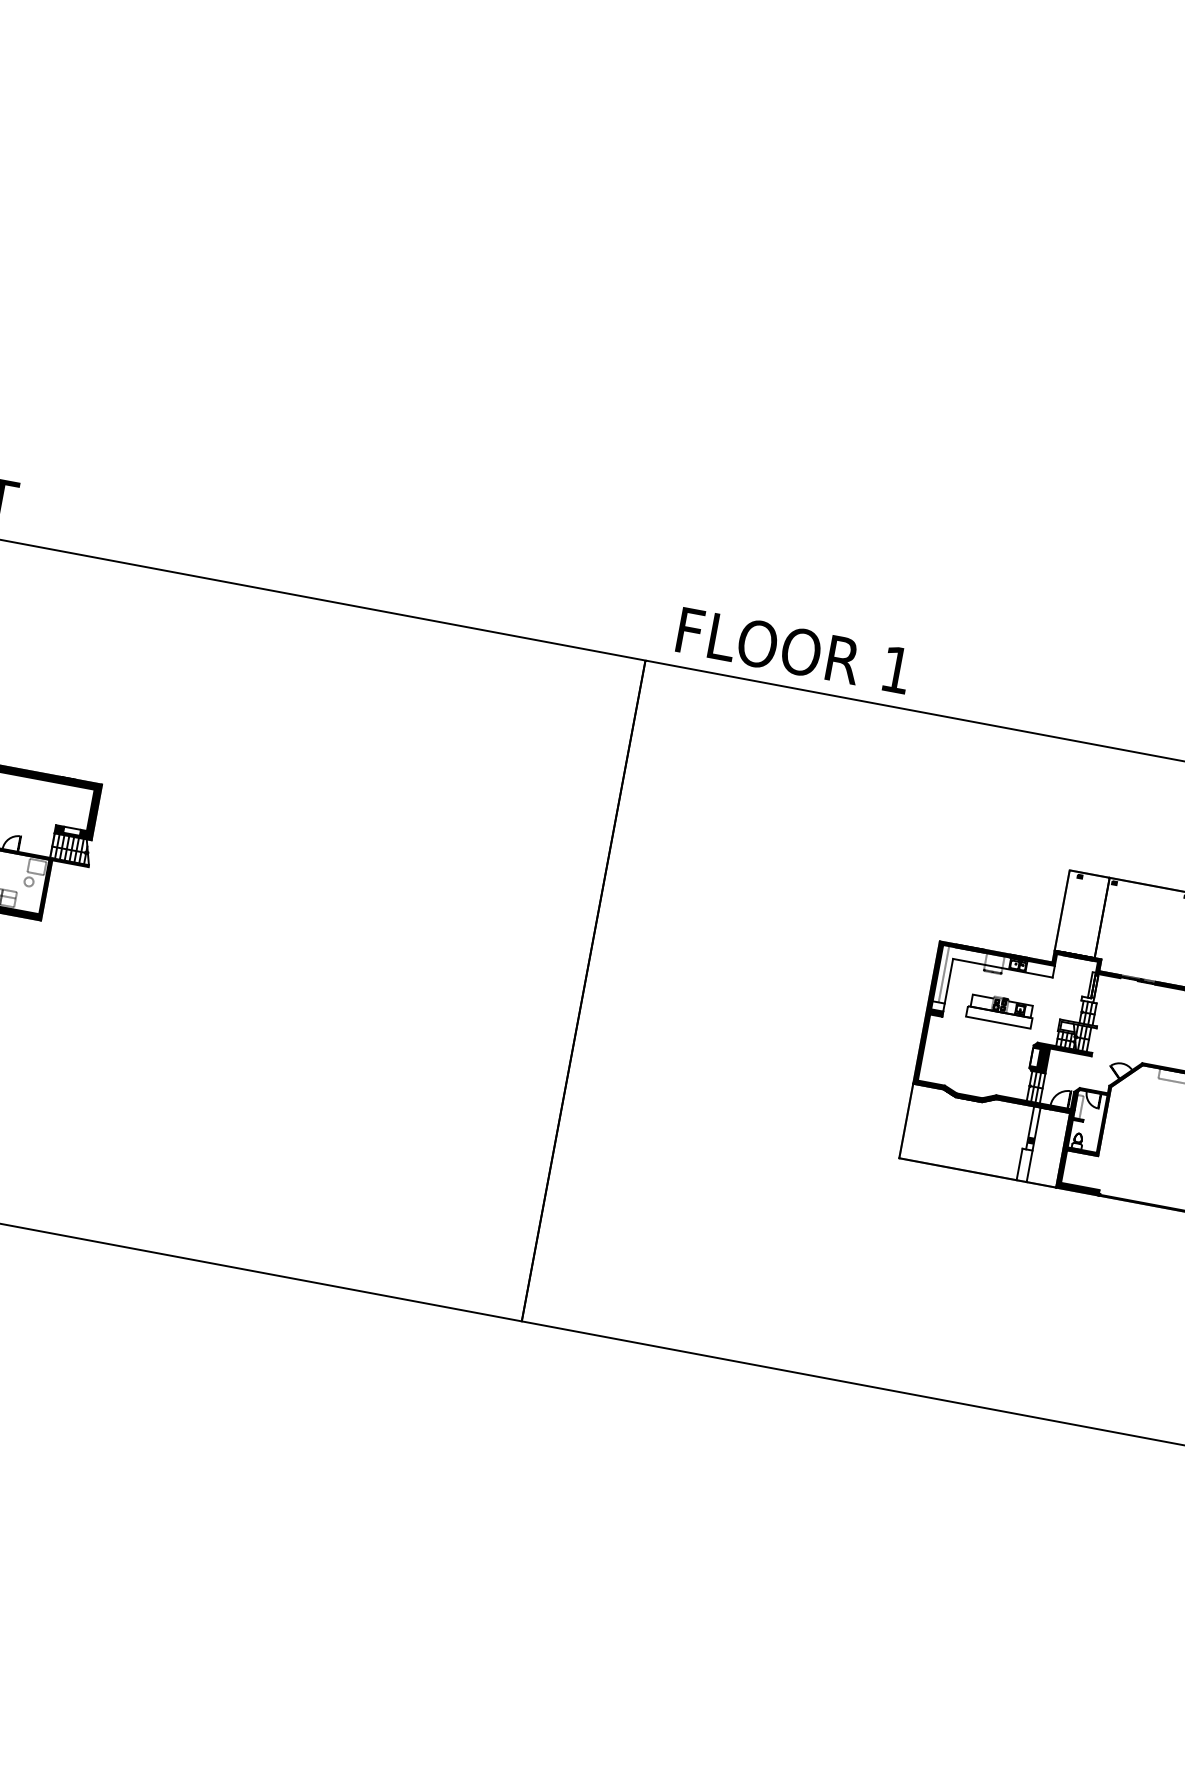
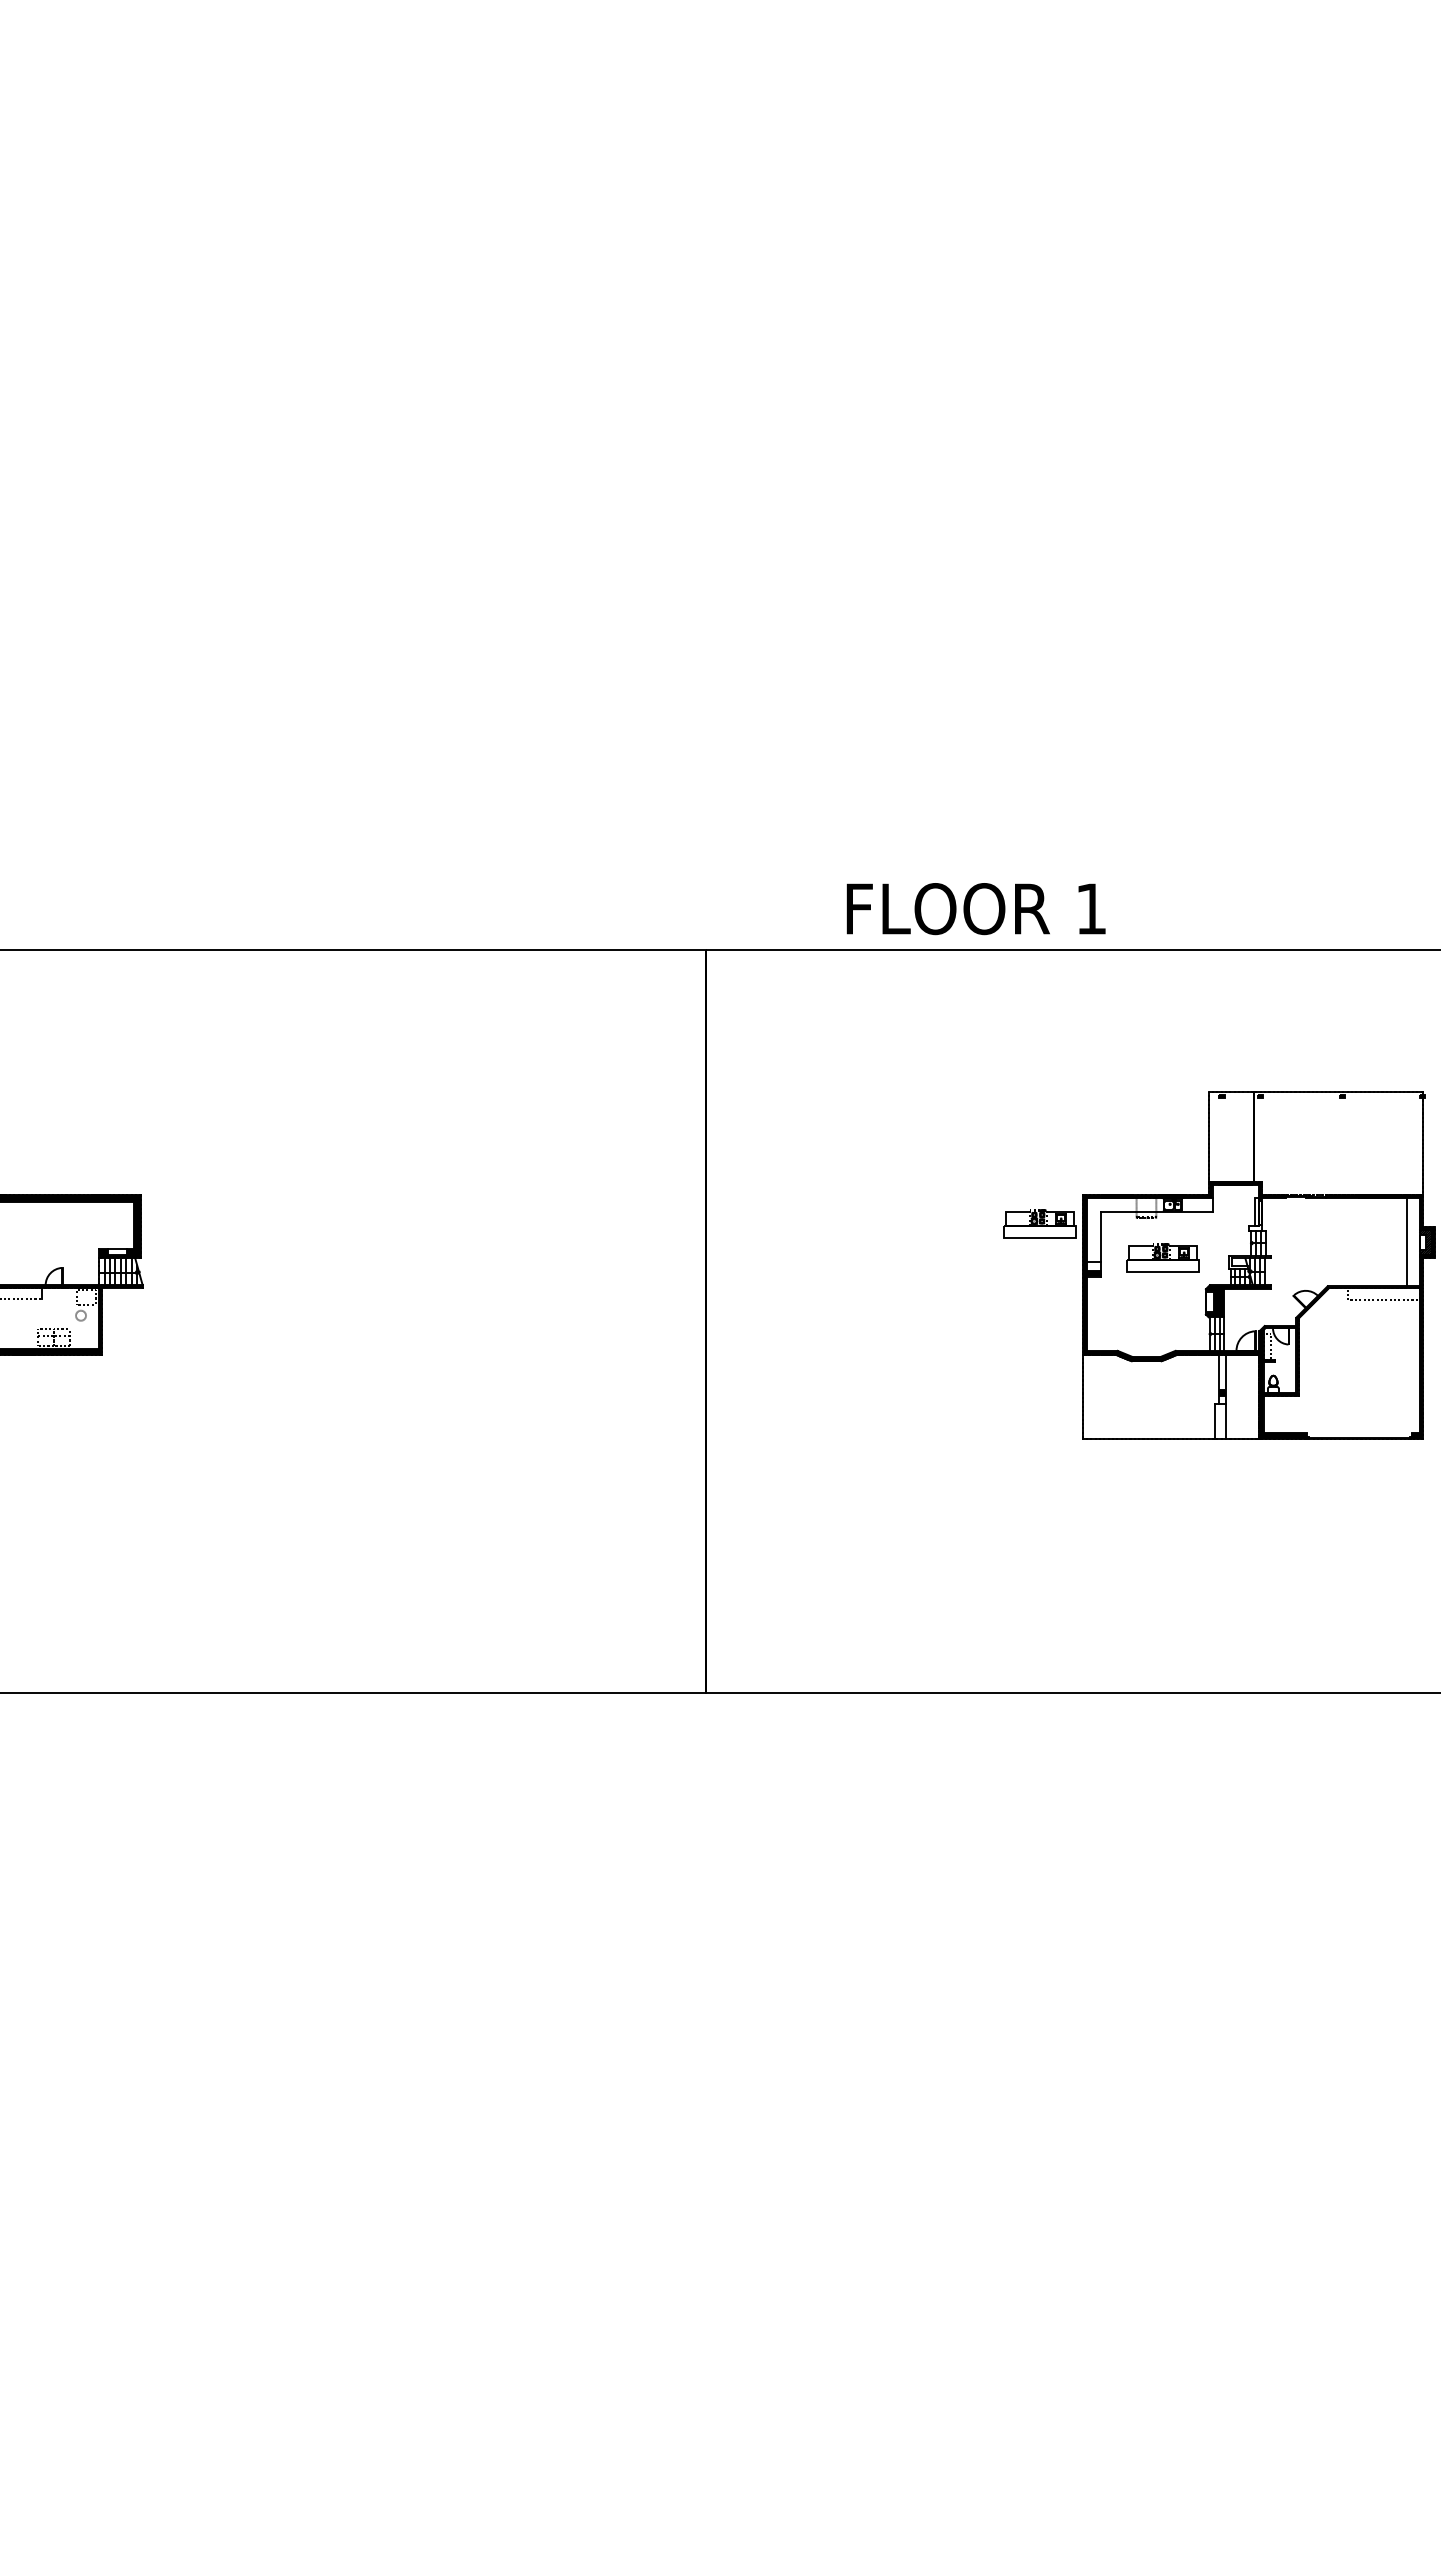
text: (793, 651) -> (975, 909), moved
part: (896, 959) -> (1039, 1223), added
line: (943, 973) -> (1093, 1229), removed

